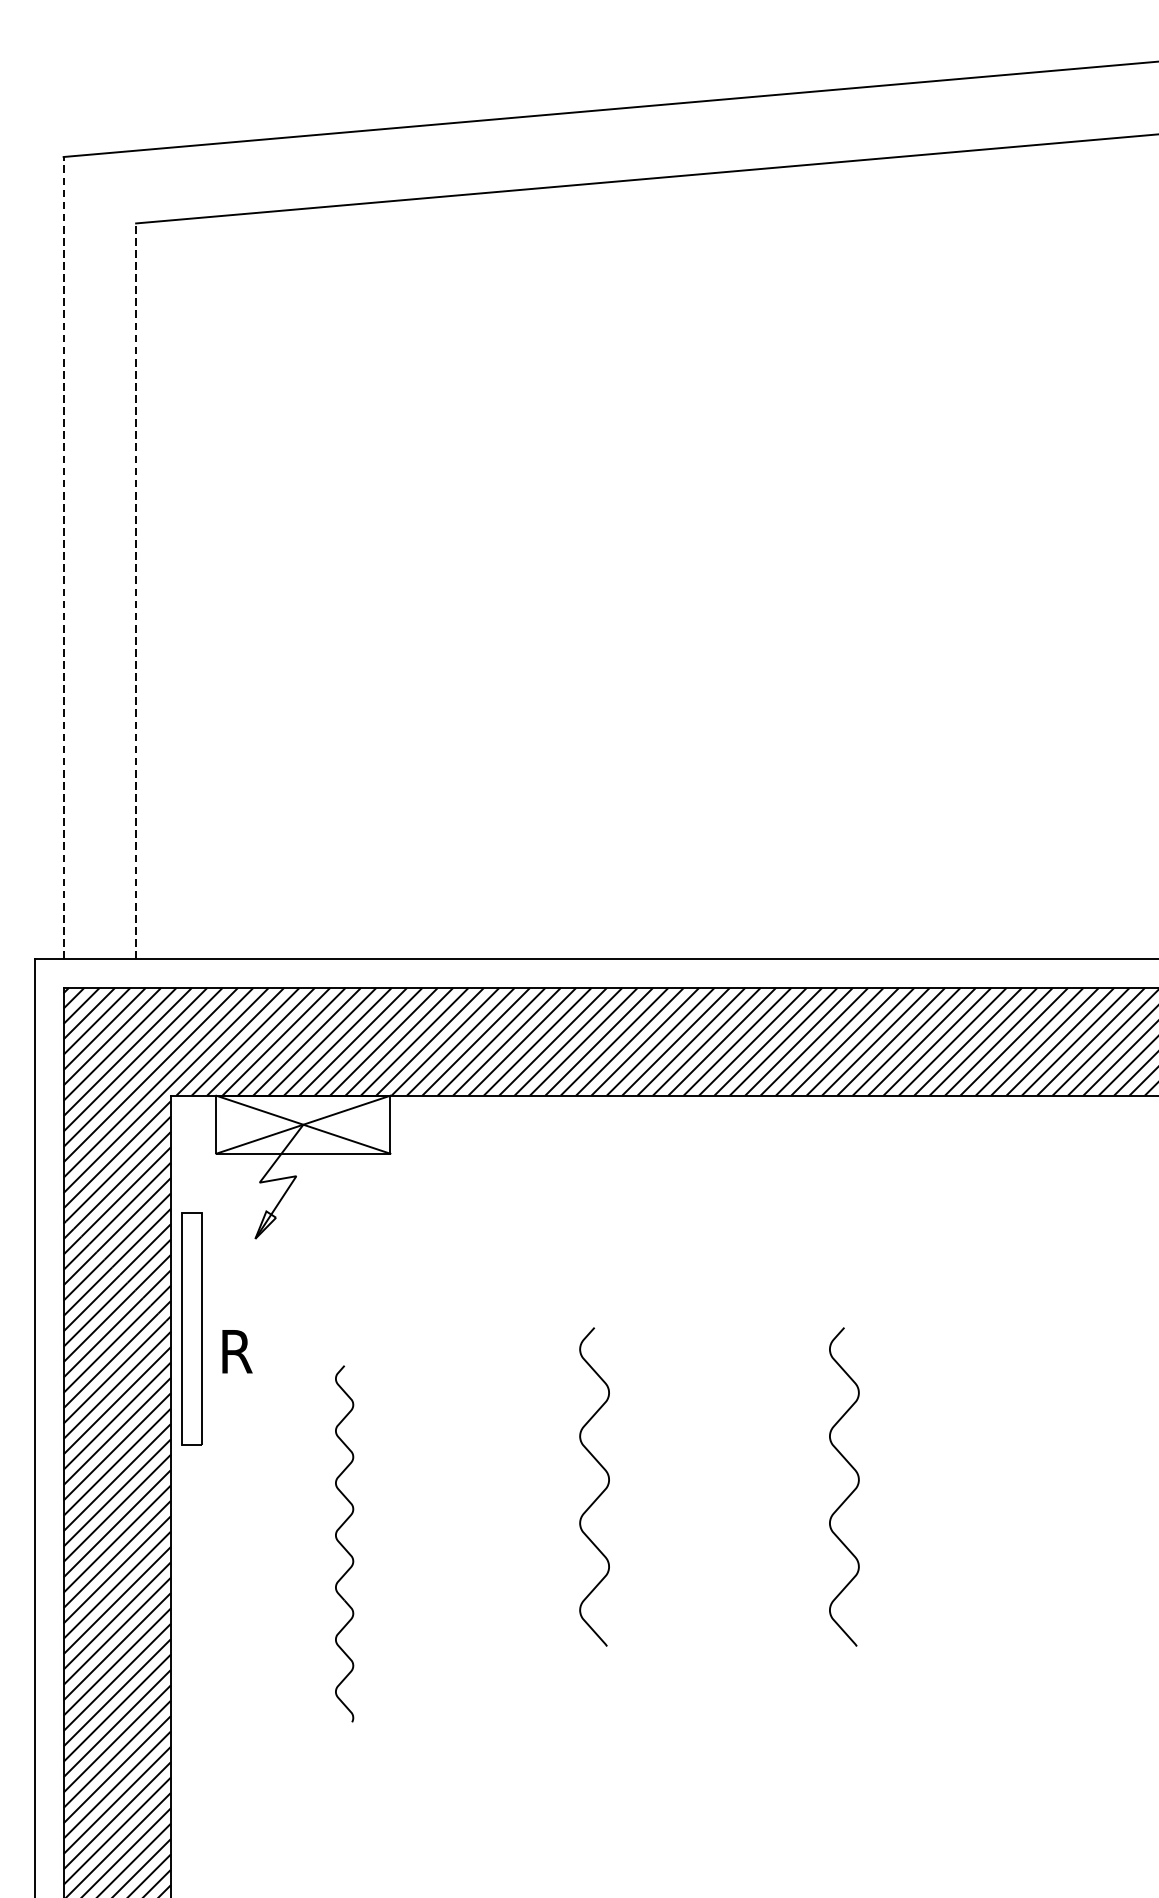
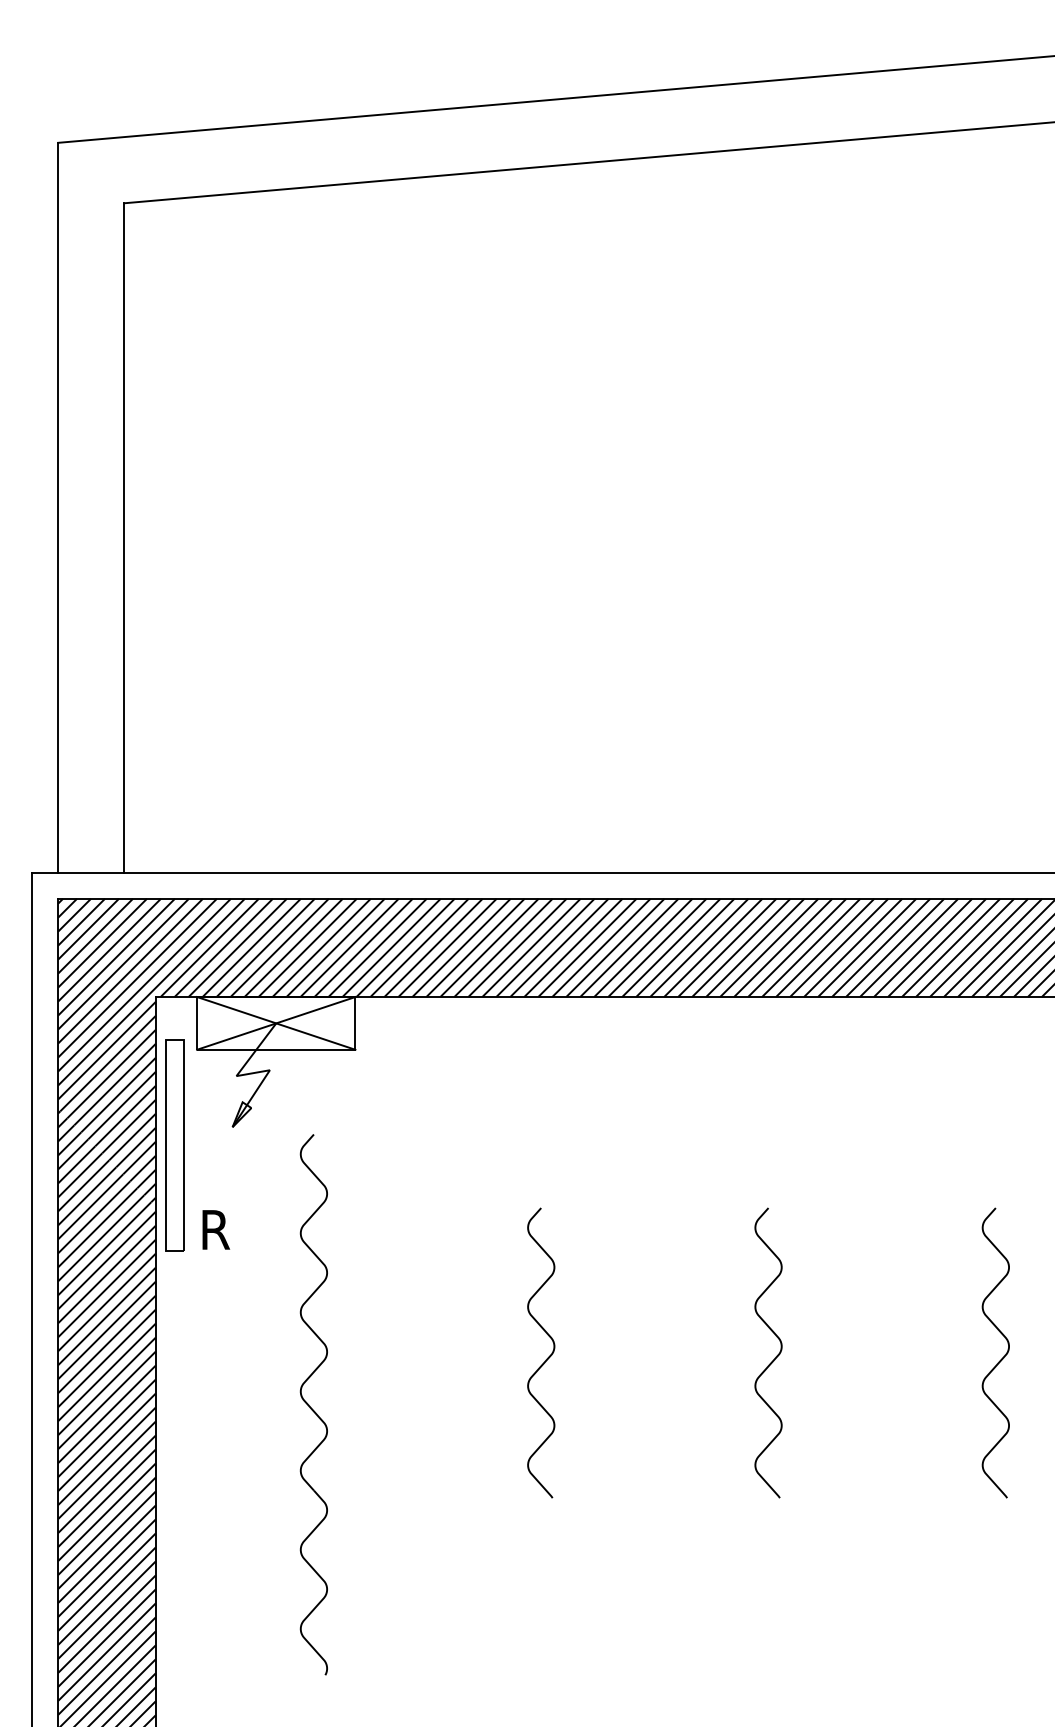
line: (64, 557) -> (58, 507), dashed -> solid
line: (136, 590) -> (124, 537), dashed -> solid
part: (191, 1329) -> (174, 1145), moved
curve: (1100, 1493) -> (1001, 1358), added
part: (344, 1543) -> (313, 1404), size x1.67

